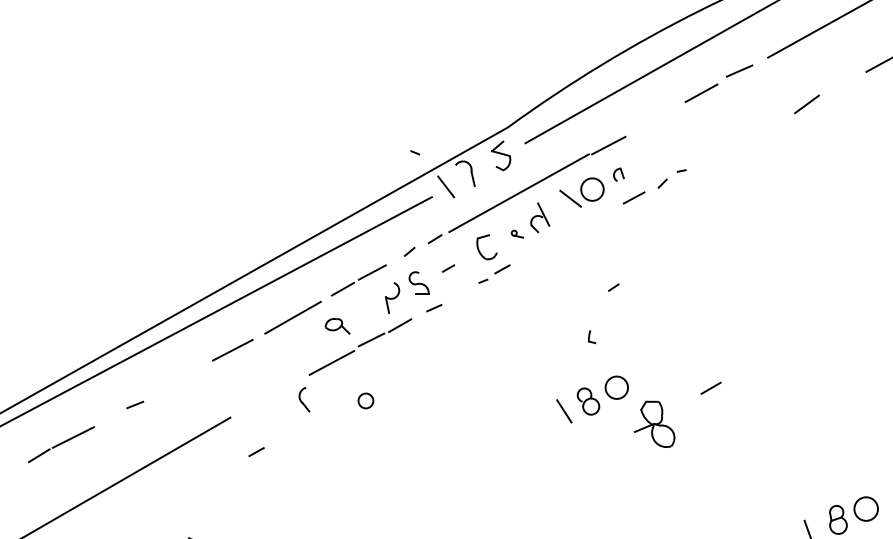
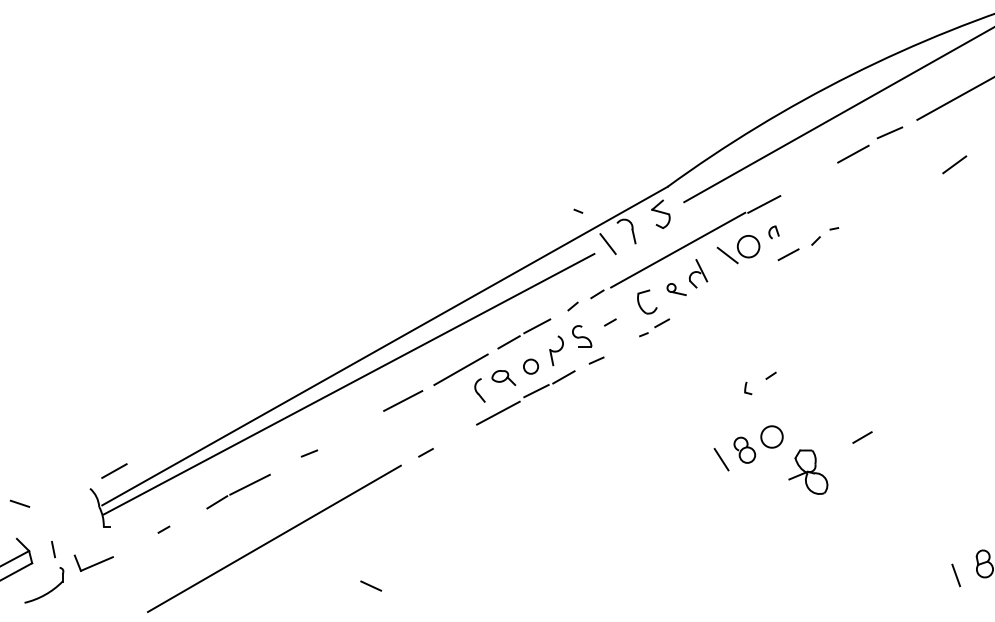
part: (517, 234) -> (676, 289), size x1.67
line: (613, 287) -> (770, 375), moved
part: (303, 399) -> (479, 390), moved
circle: (365, 400) -> (530, 366), moved
line: (256, 451) -> (425, 452), moved

